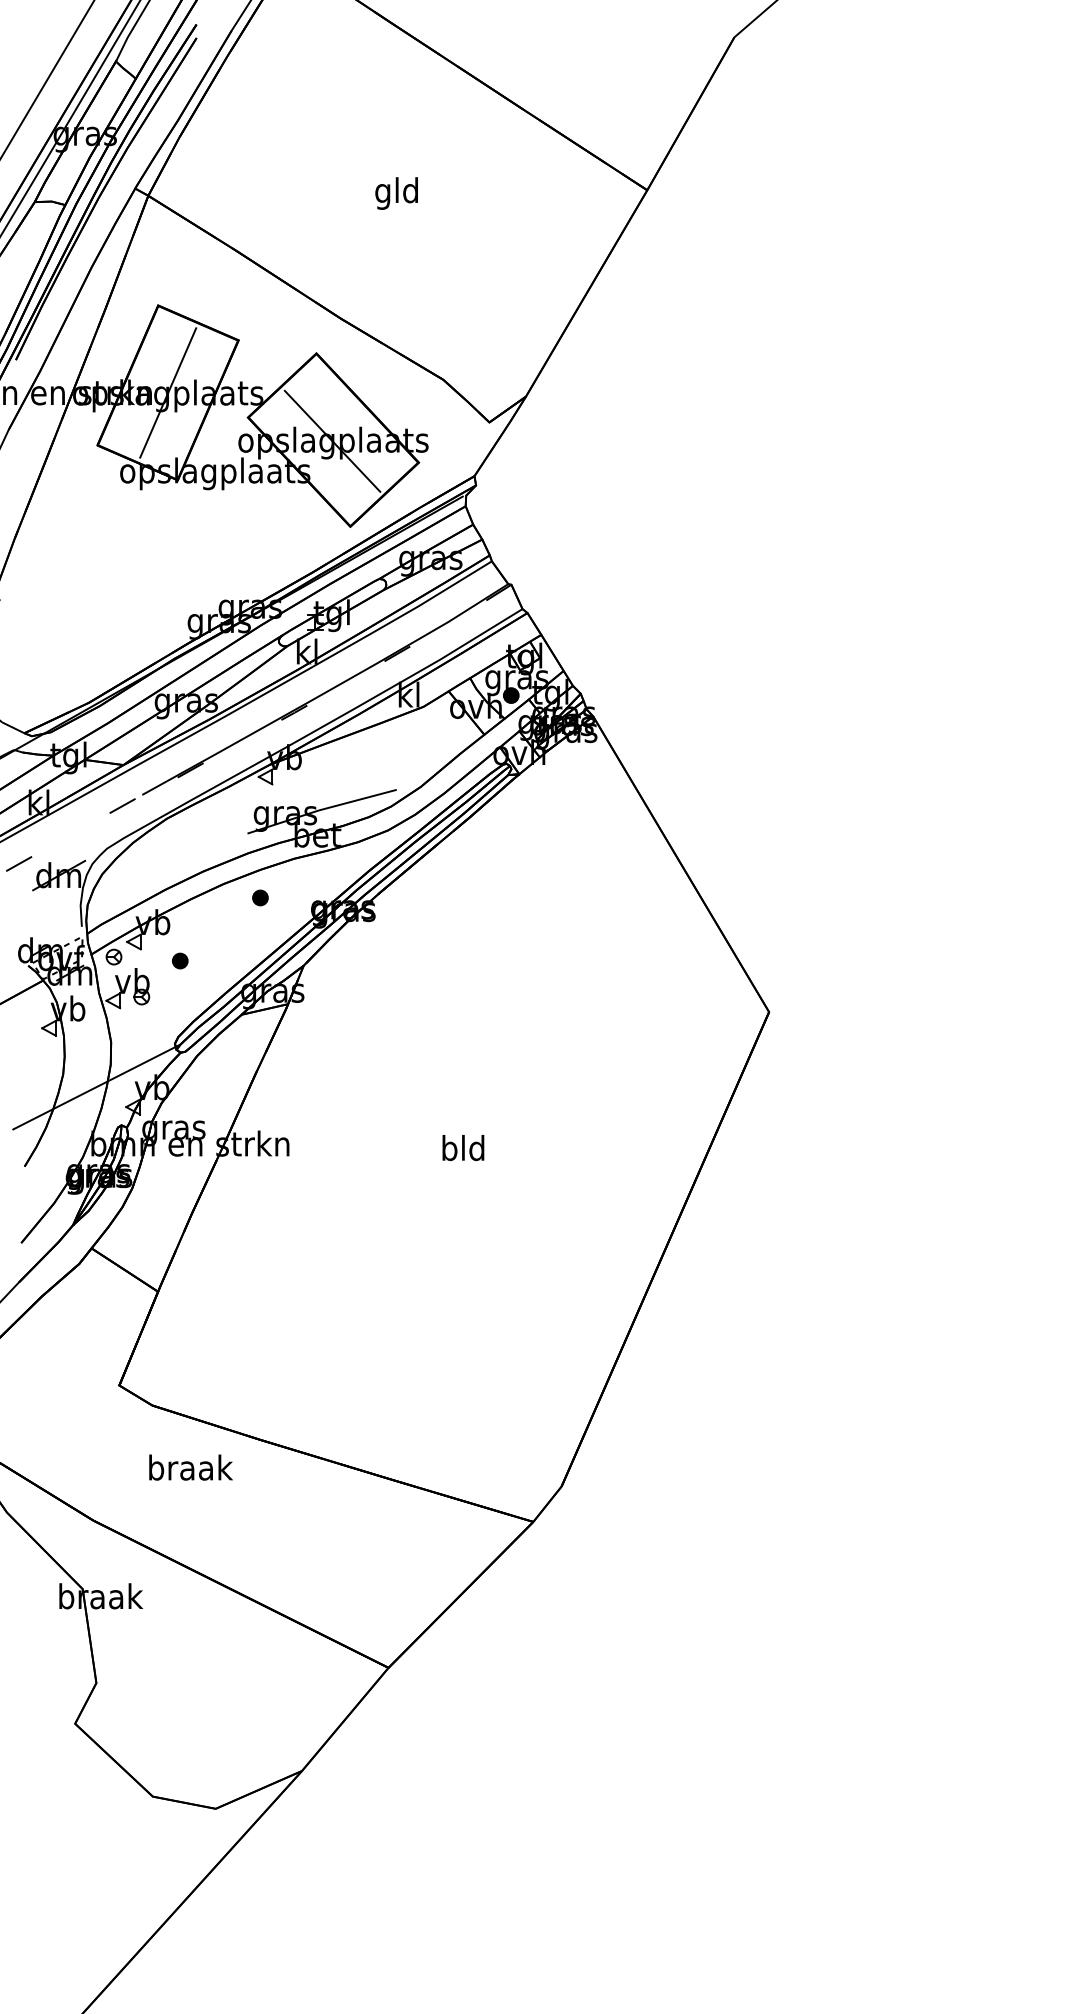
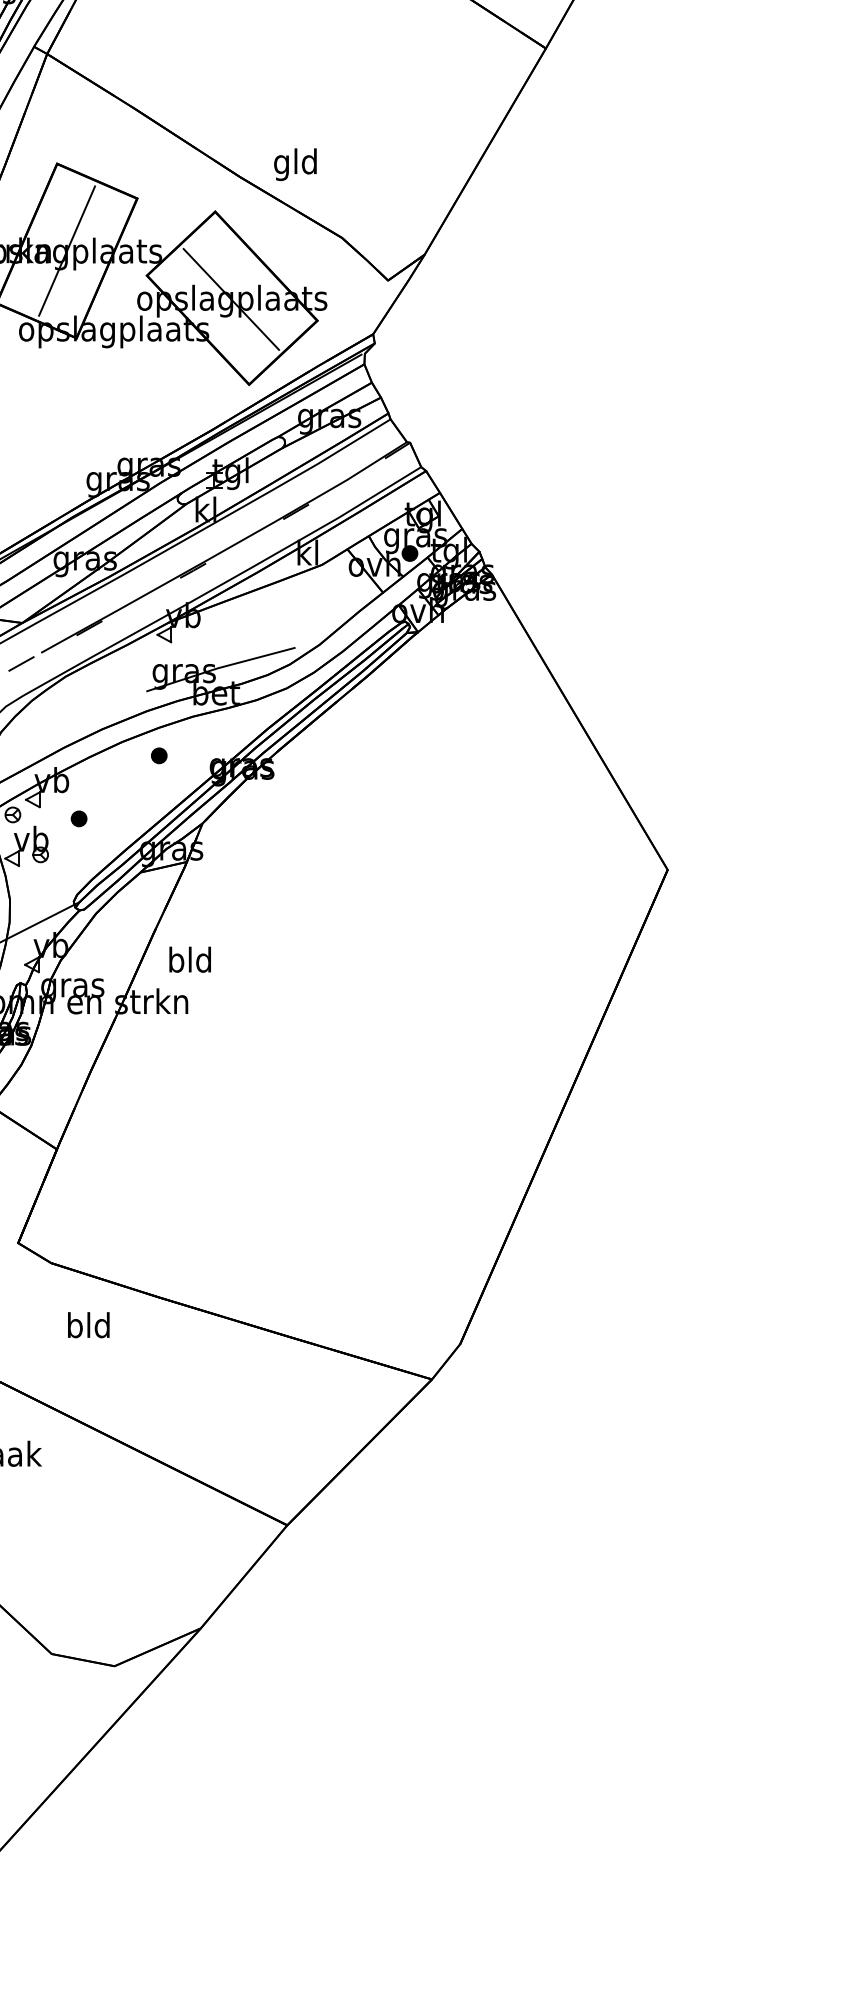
text: (396, 193) -> (295, 164), moved
text: (463, 1148) -> (190, 960), moved
text: (190, 1467) -> (89, 1325), braak -> bld

